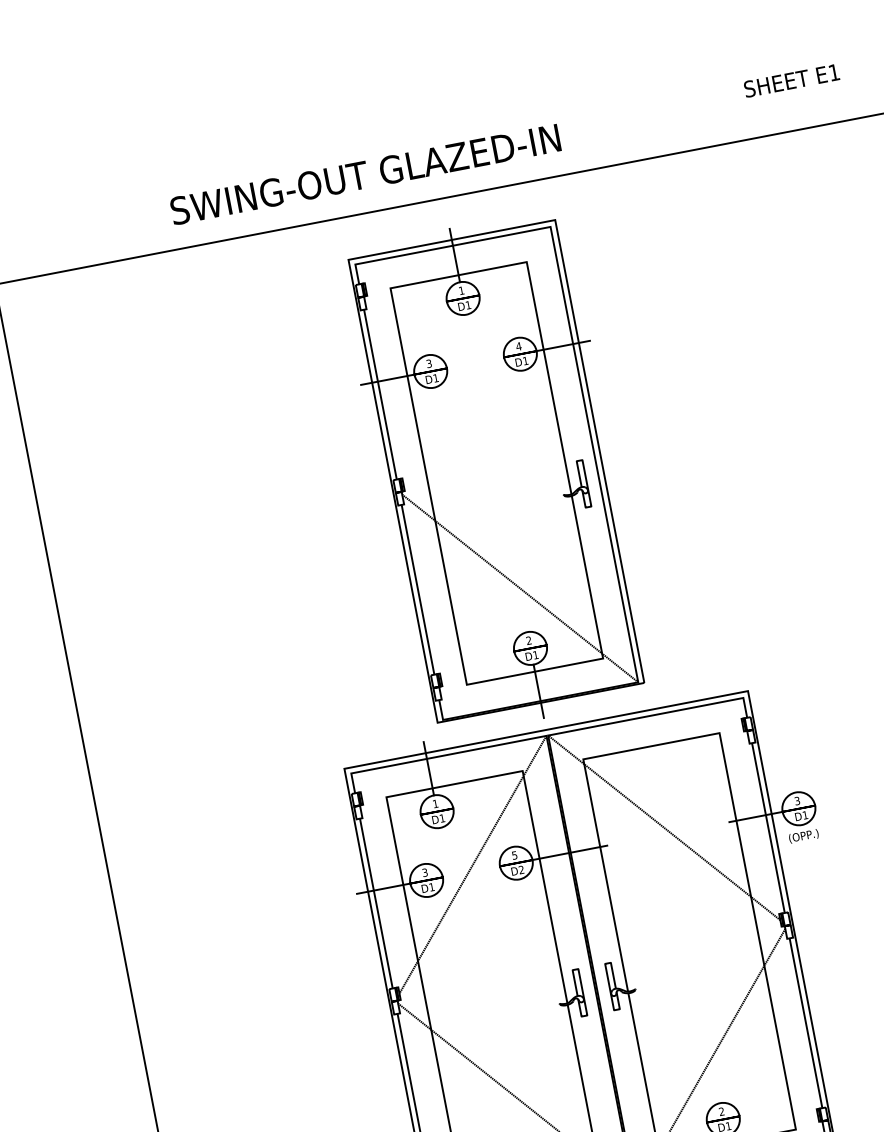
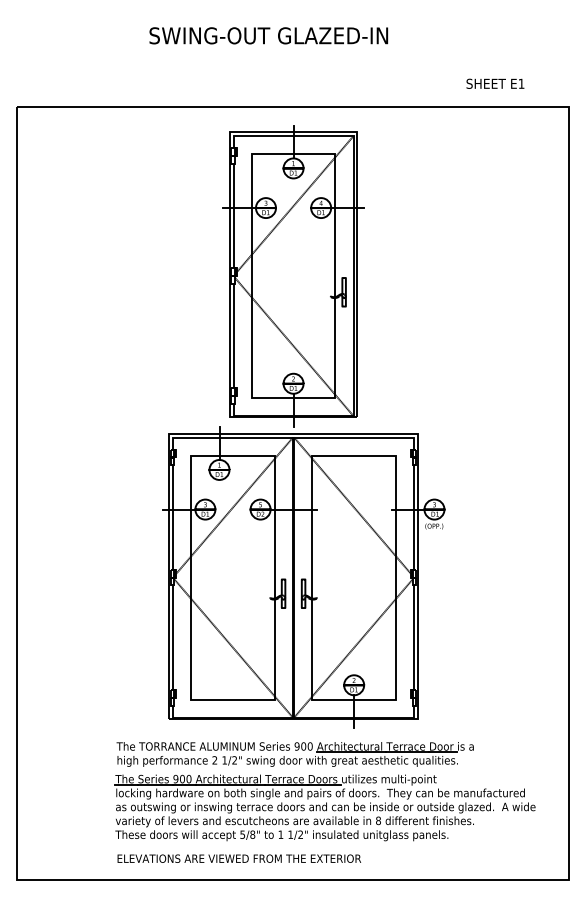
text: (791, 80) -> (495, 83), moved
text: (364, 174) -> (268, 35), moved
line: (475, 356) -> (294, 204), added

